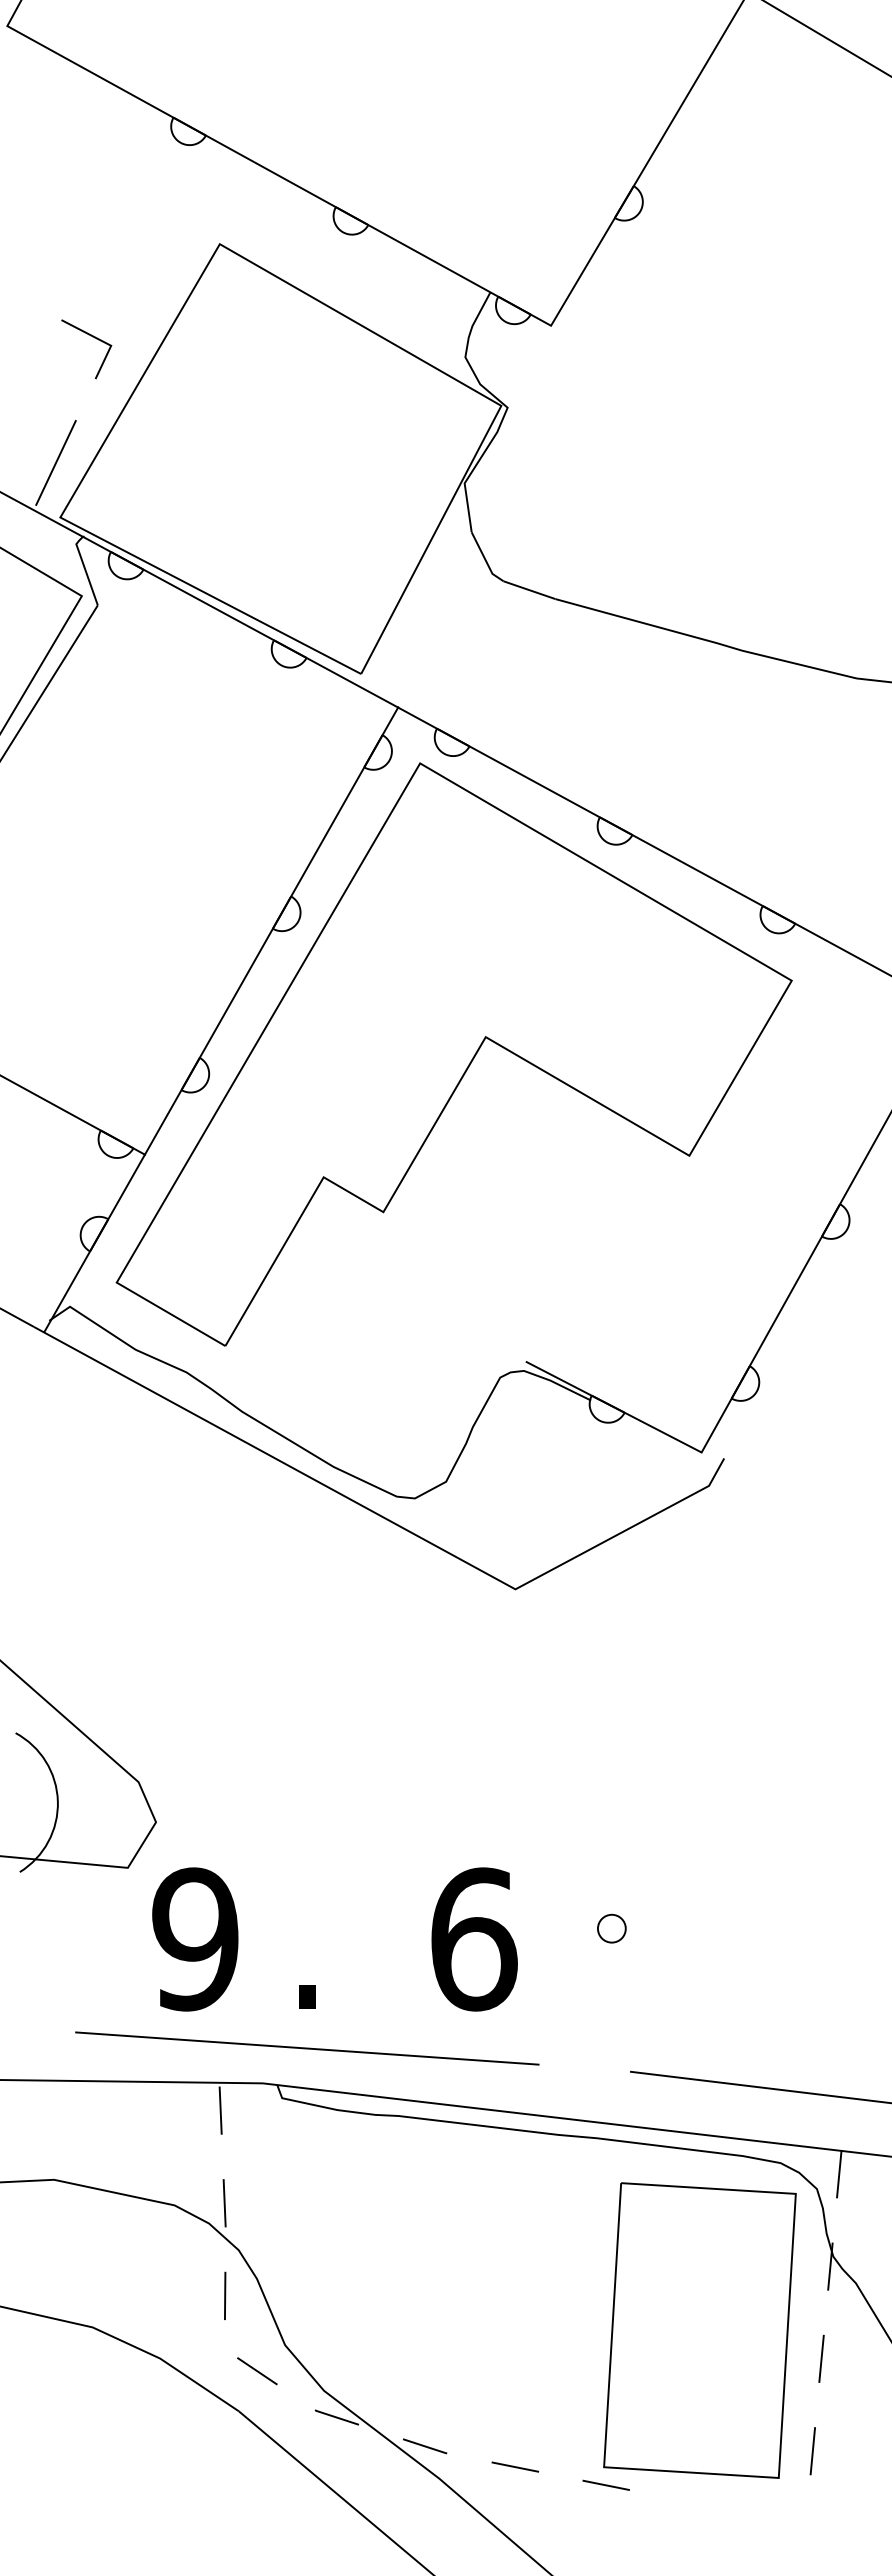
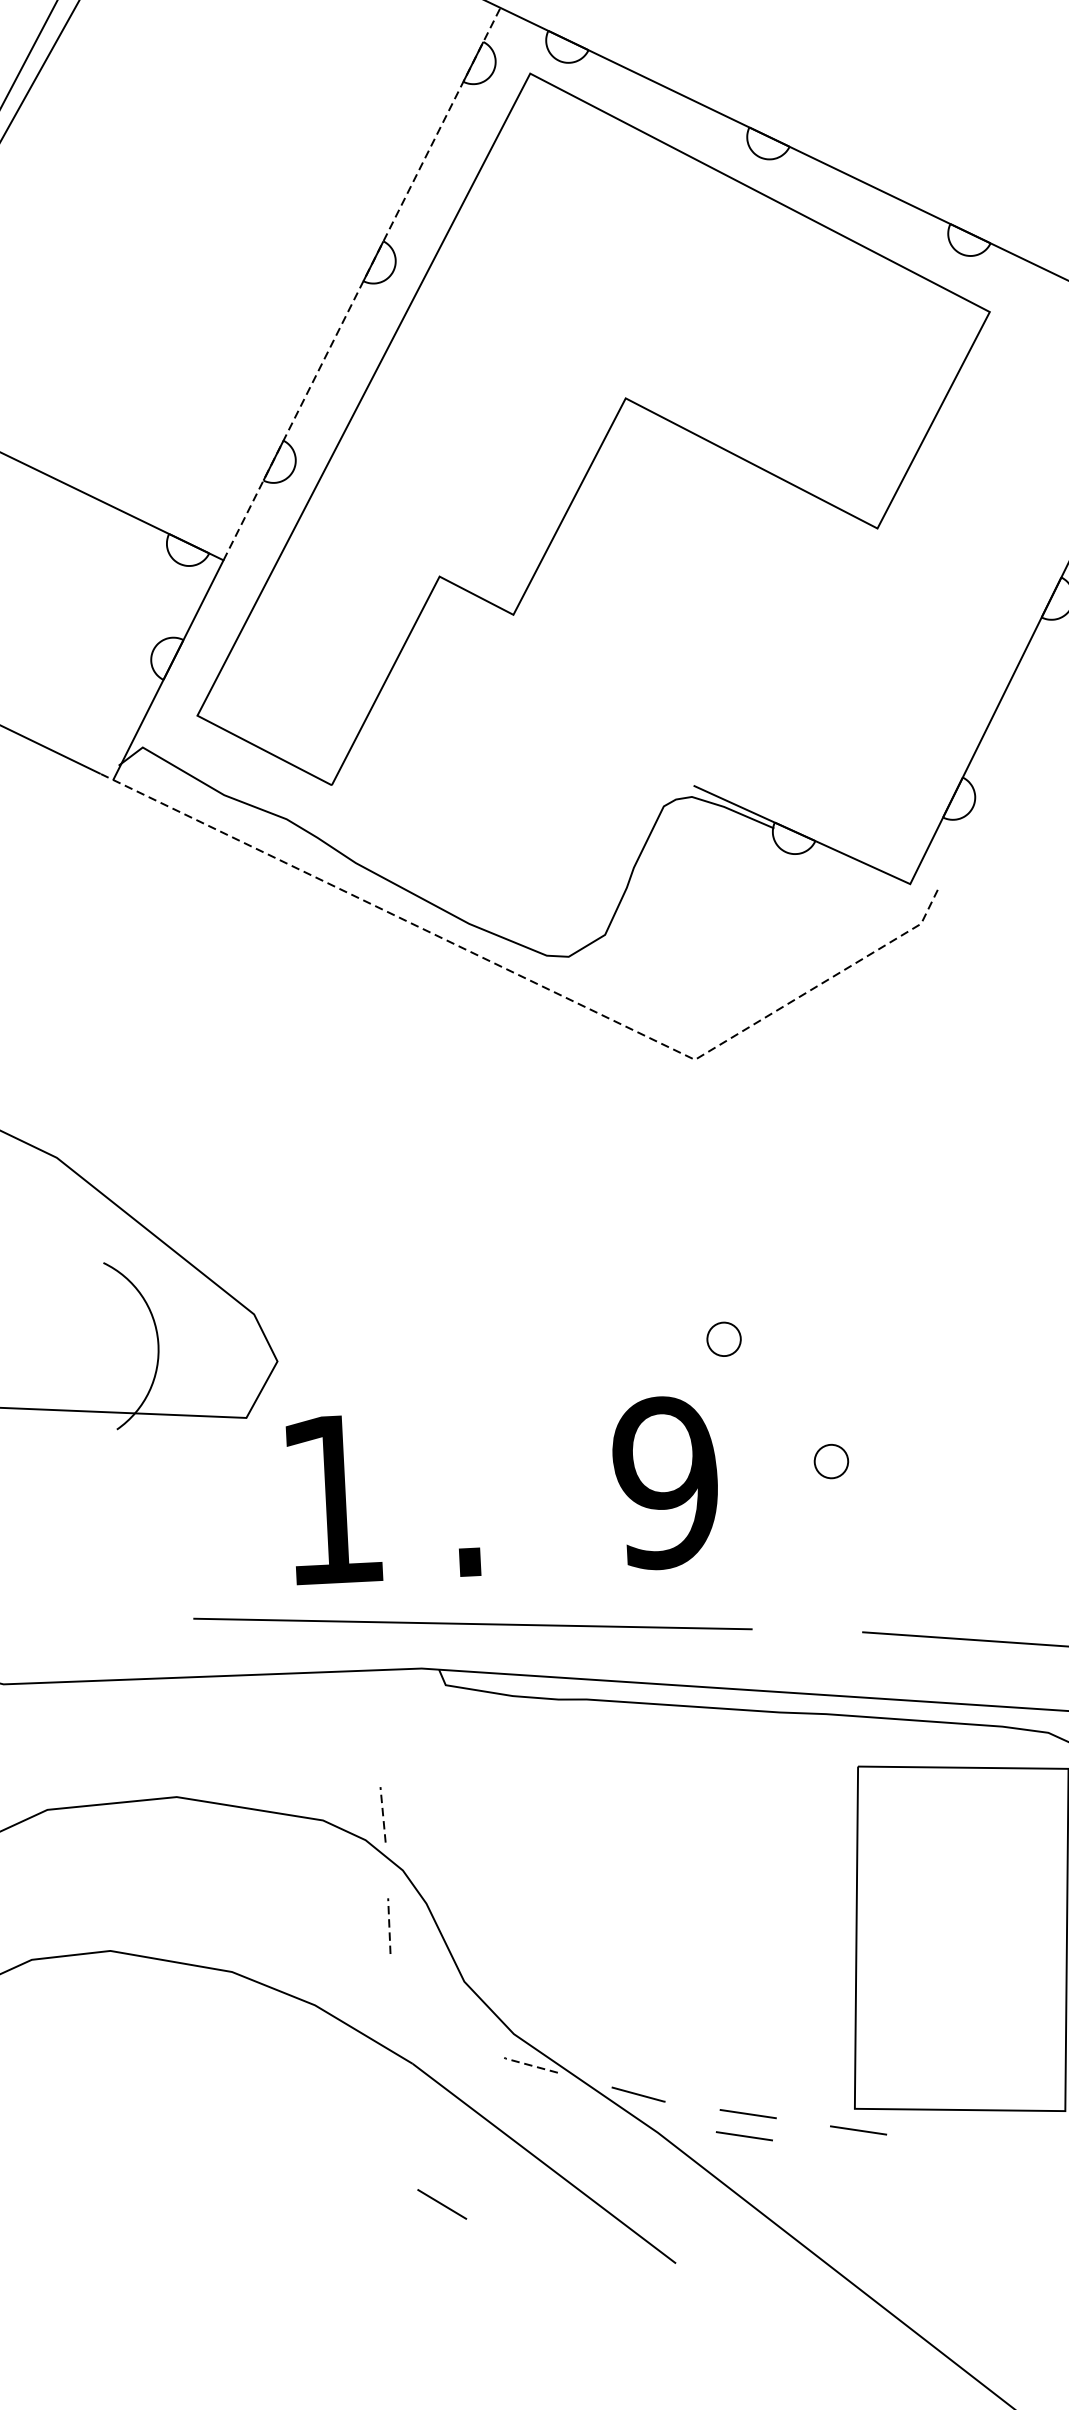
line: (271, 930) -> (361, 283), solid -> dashed
line: (385, 1518) -> (534, 982), solid -> dashed
circle: (527, 1822) -> (723, 1339), added
text: (195, 1939) -> (332, 1499), 9 -> 1
text: (473, 1939) -> (665, 1482), 6 -> 9
line: (220, 2110) -> (372, 1703), removed
line: (224, 2202) -> (382, 1813), solid -> dashed
line: (225, 2295) -> (389, 1925), solid -> dashed
line: (257, 2371) -> (442, 2204), moved
line: (336, 2417) -> (530, 2065), solid -> dashed
line: (510, 2484) -> (743, 2135), added

